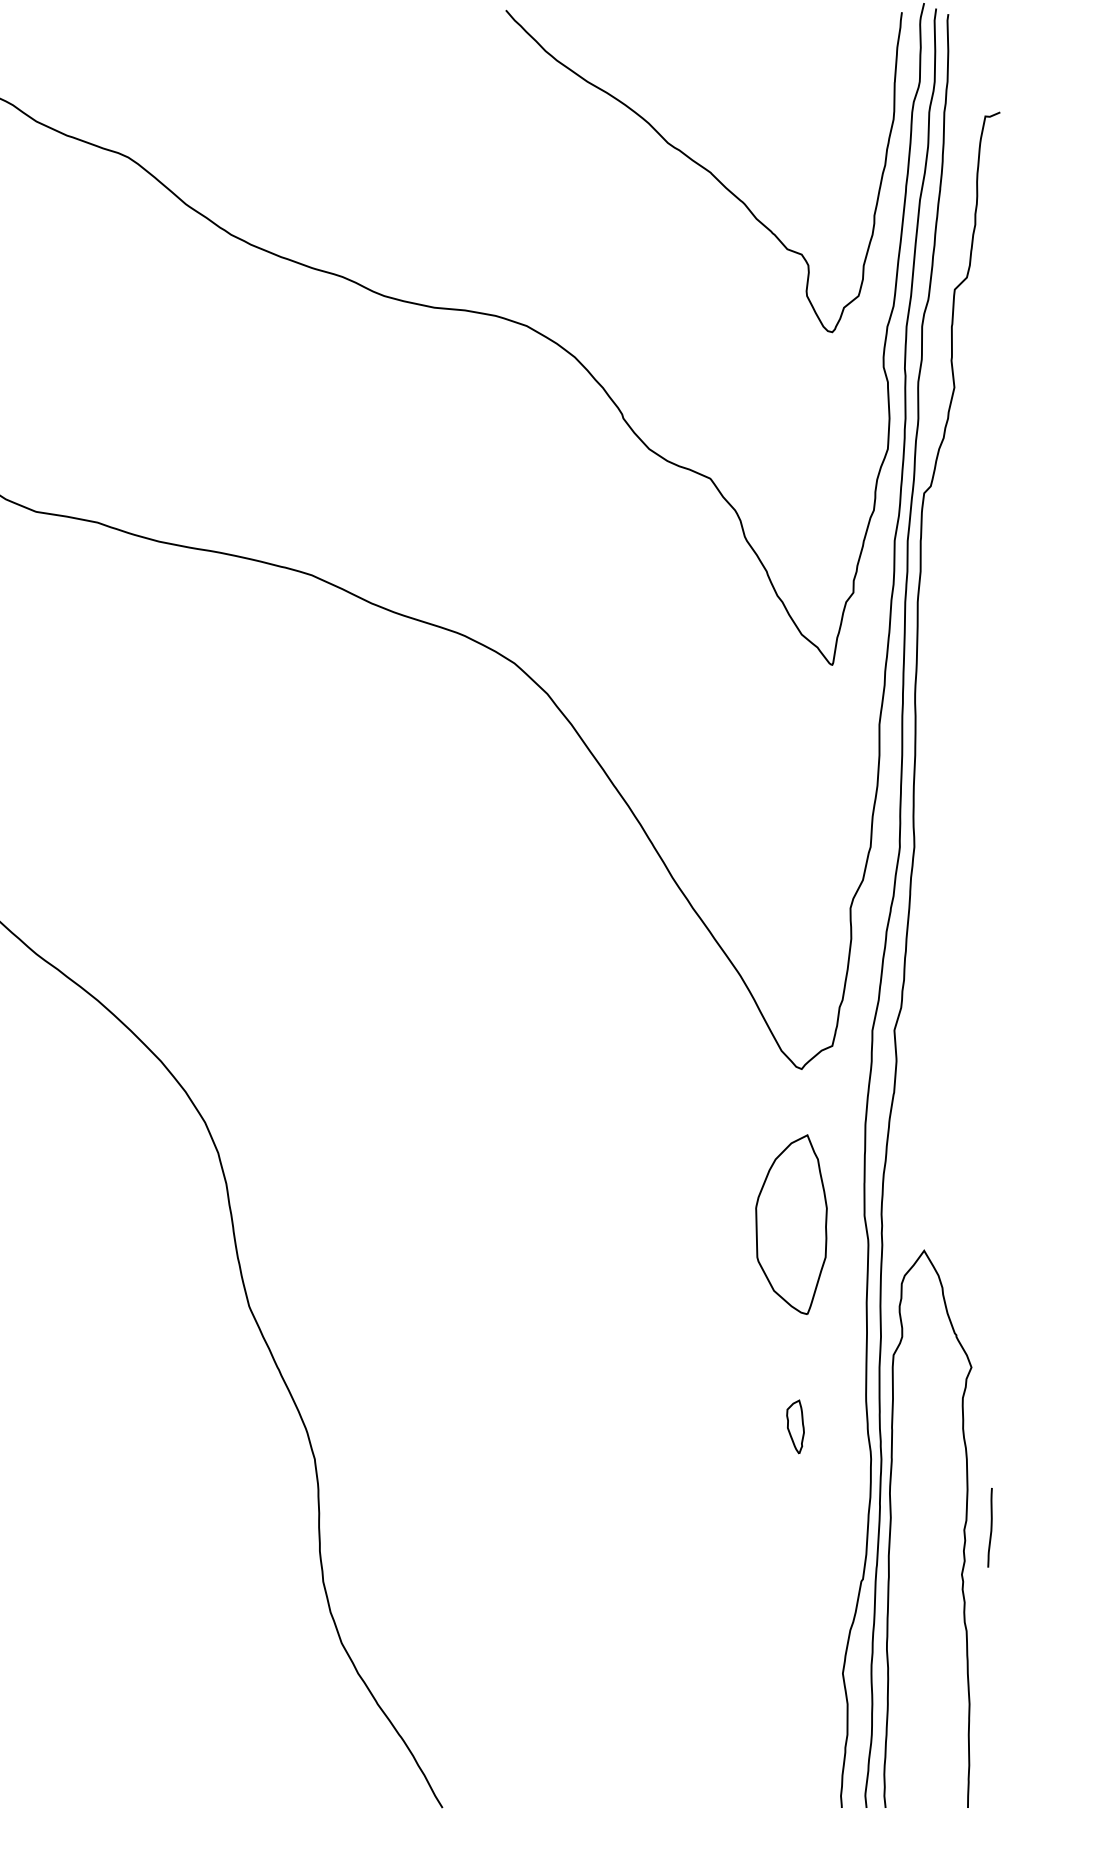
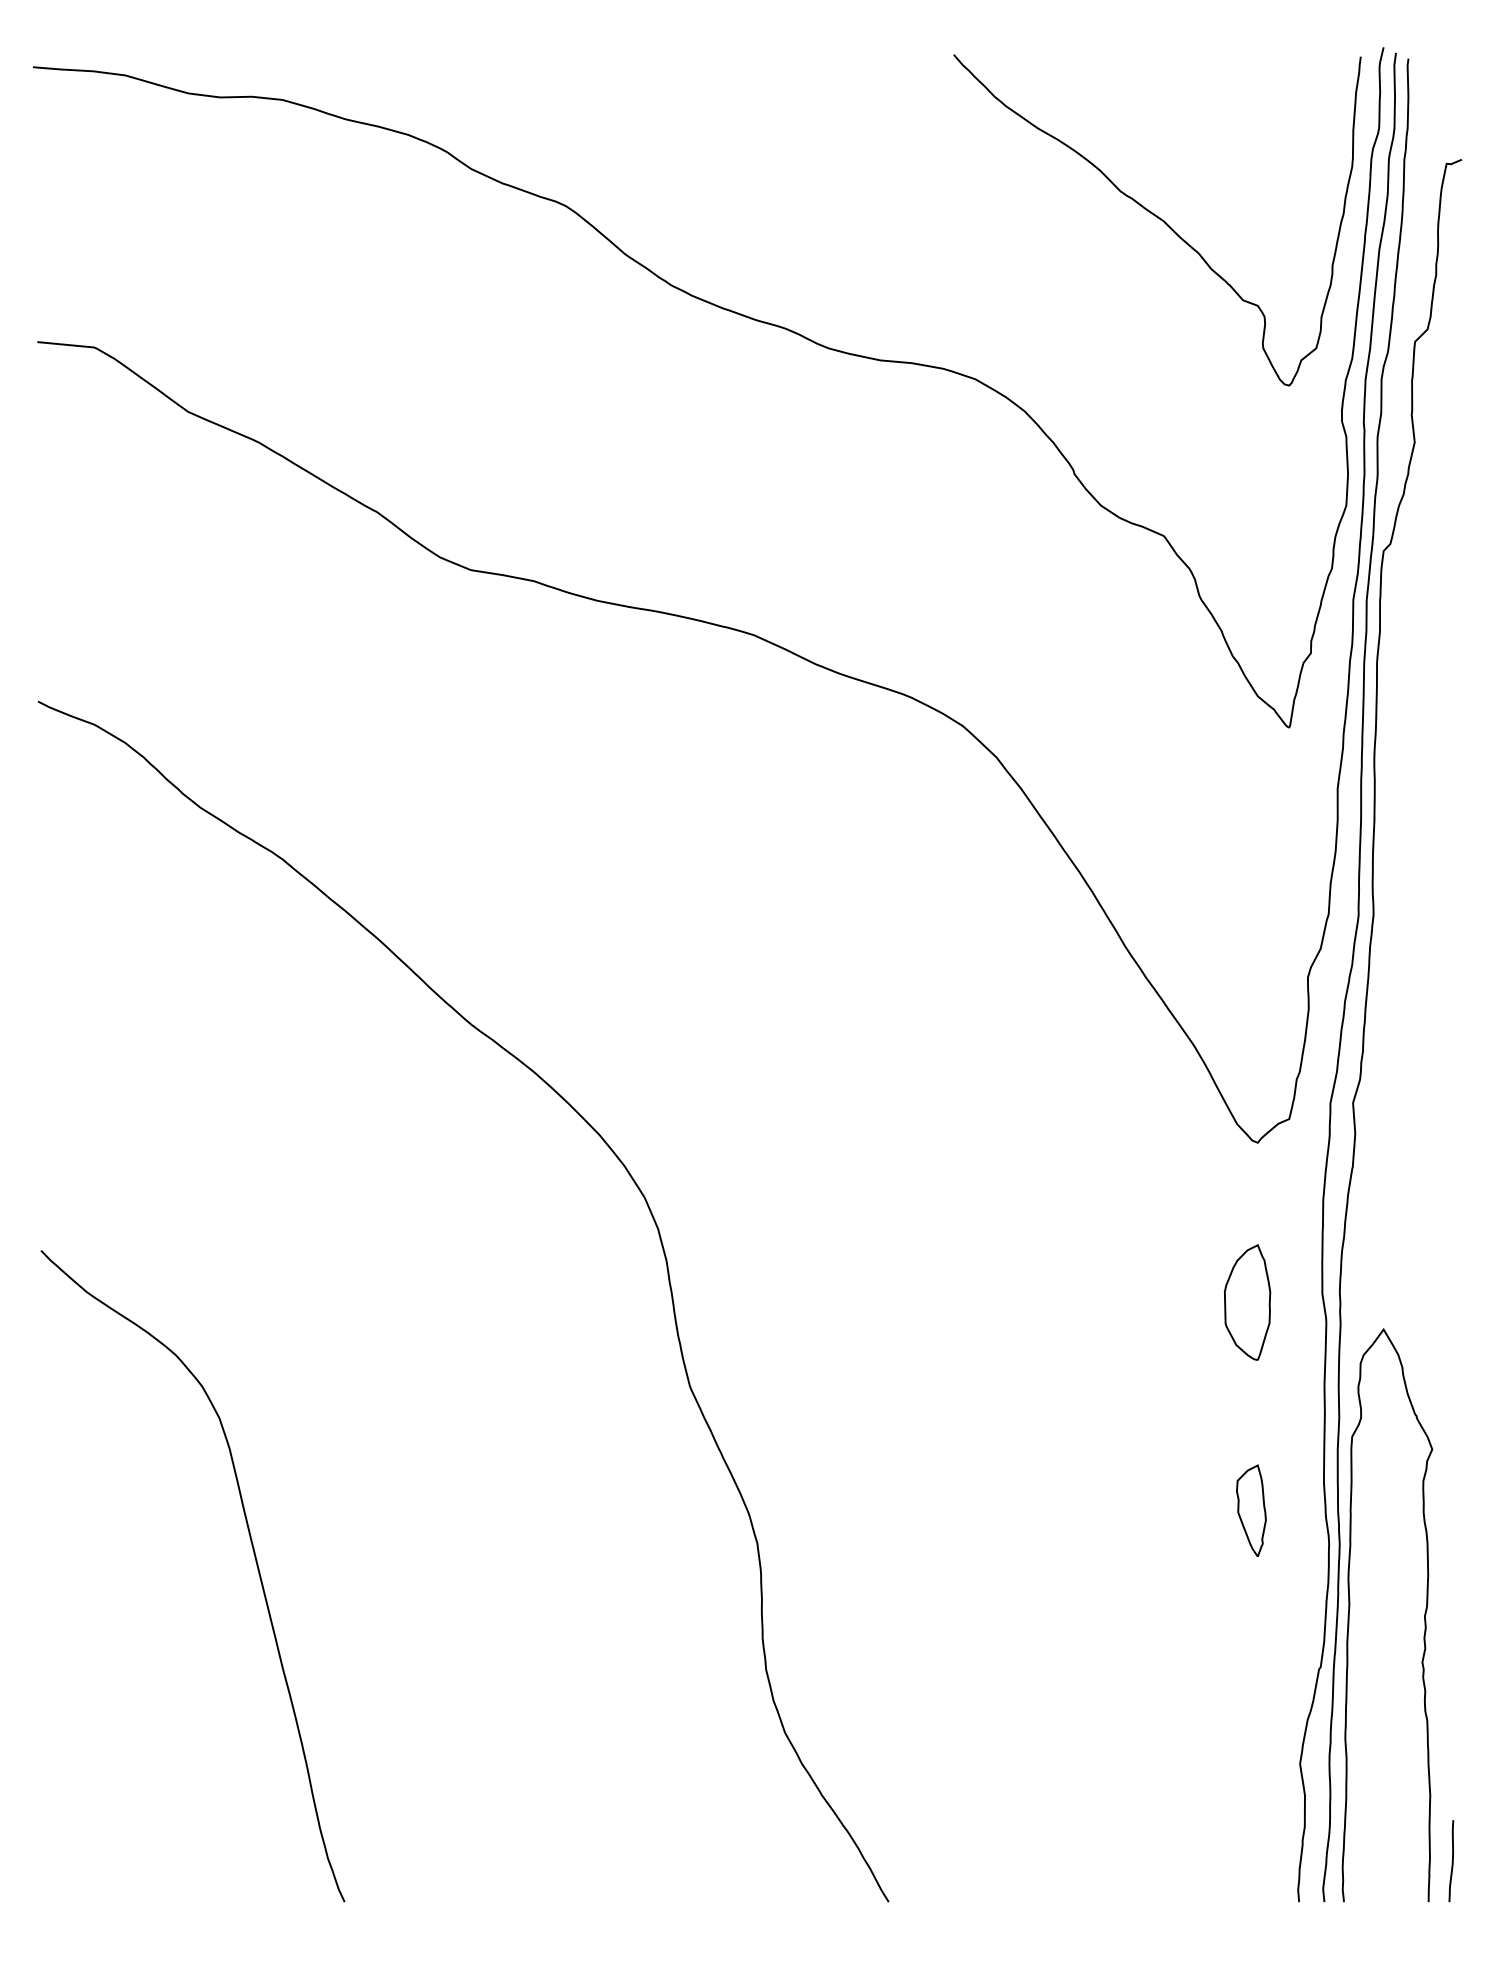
part: (791, 1224) -> (1247, 1302), size x0.62
part: (795, 1426) -> (1251, 1510), size x1.67
curve: (990, 1528) -> (1451, 1861), moved

